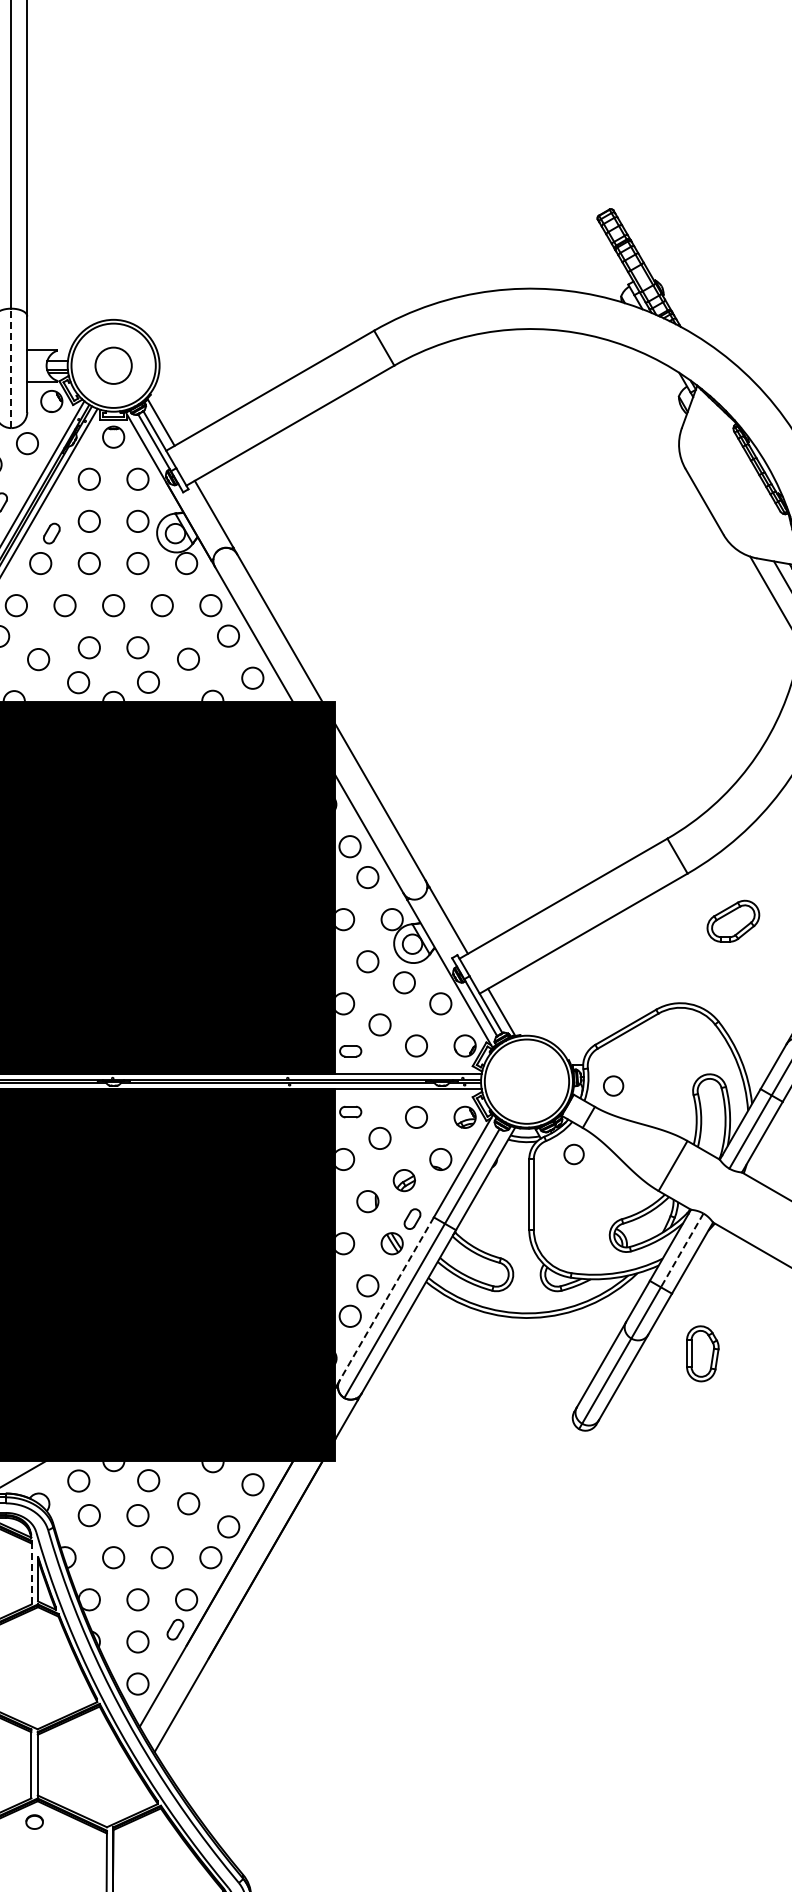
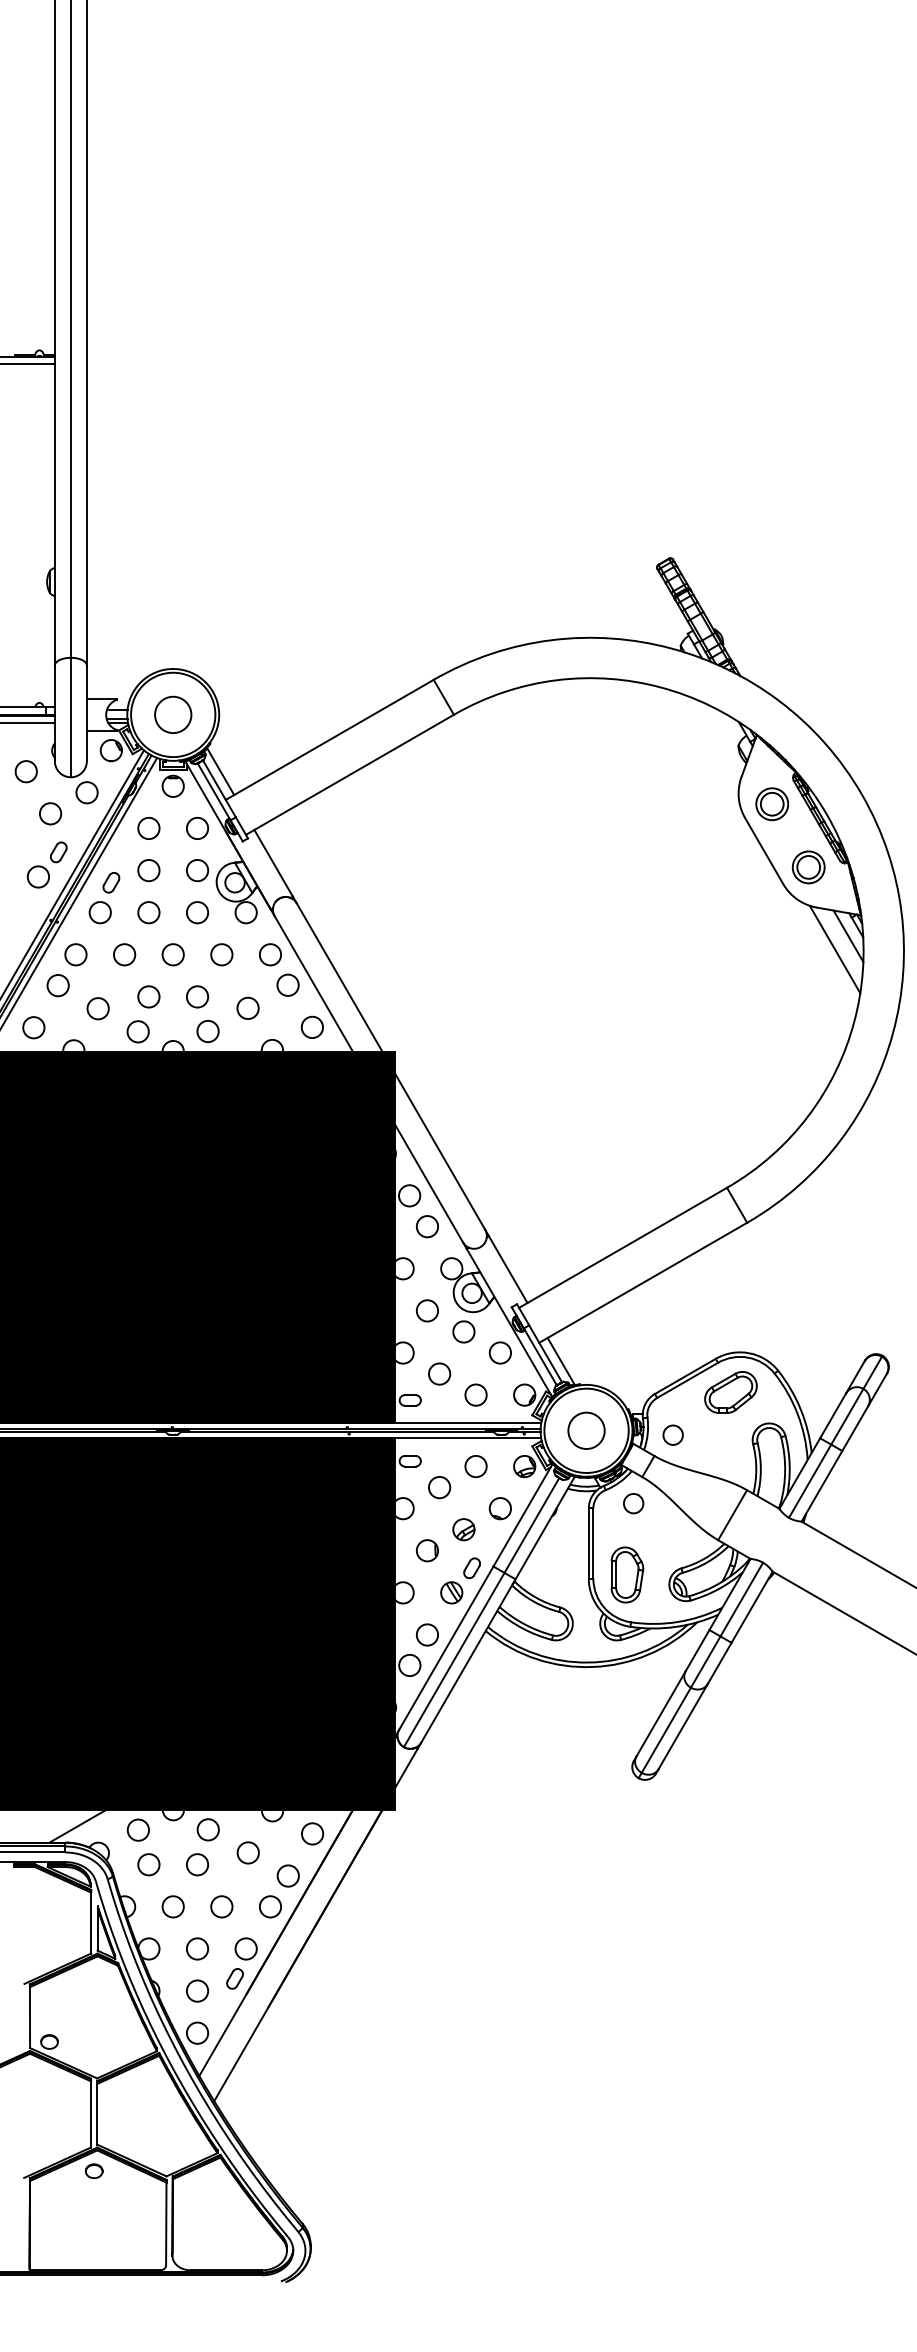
line: (10, 368) -> (70, 717), dashed -> solid
part: (712, 455) -> (772, 804), added
part: (748, 518) -> (808, 867), added
part: (732, 921) -> (730, 1392), moved
circle: (526, 1081) -> (586, 1430), added
line: (681, 1250) -> (741, 1599), dashed -> solid
line: (386, 1299) -> (446, 1648), dashed -> solid
part: (702, 1353) -> (627, 1574), moved
line: (31, 1573) -> (91, 1922), dashed -> solid

